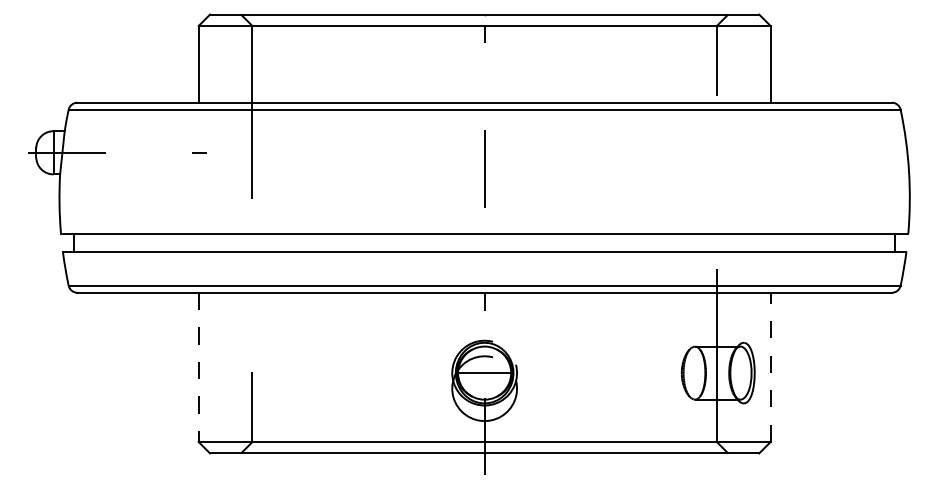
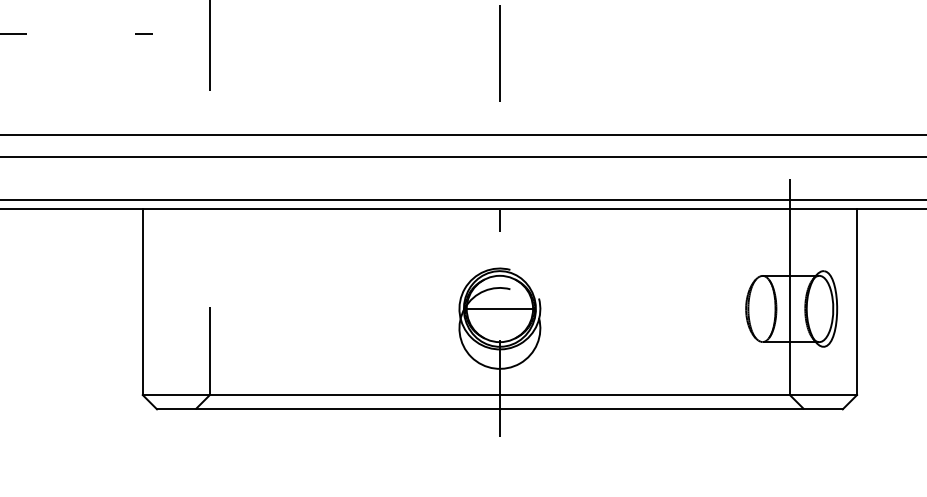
line: (198, 367) -> (142, 301), dashed -> solid
line: (770, 367) -> (856, 301), dashed -> solid

